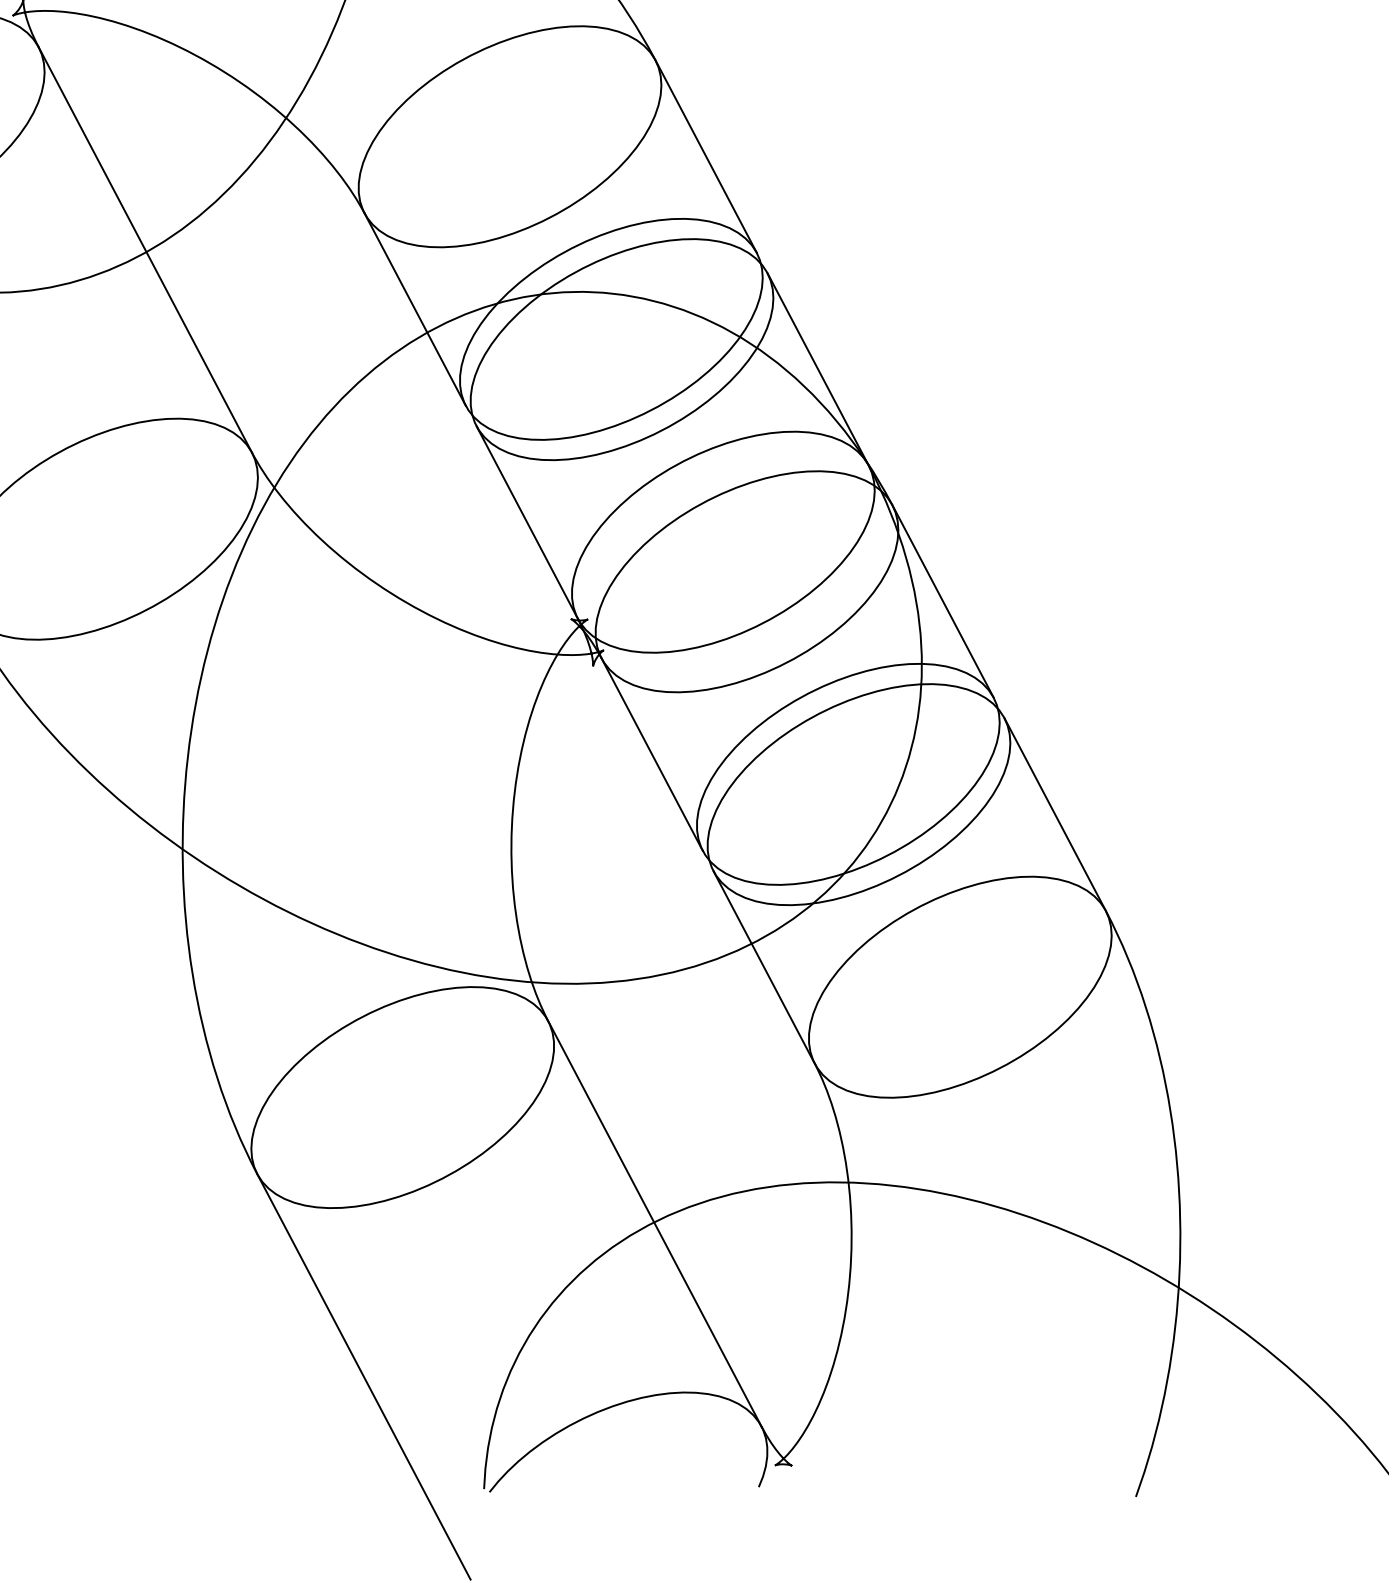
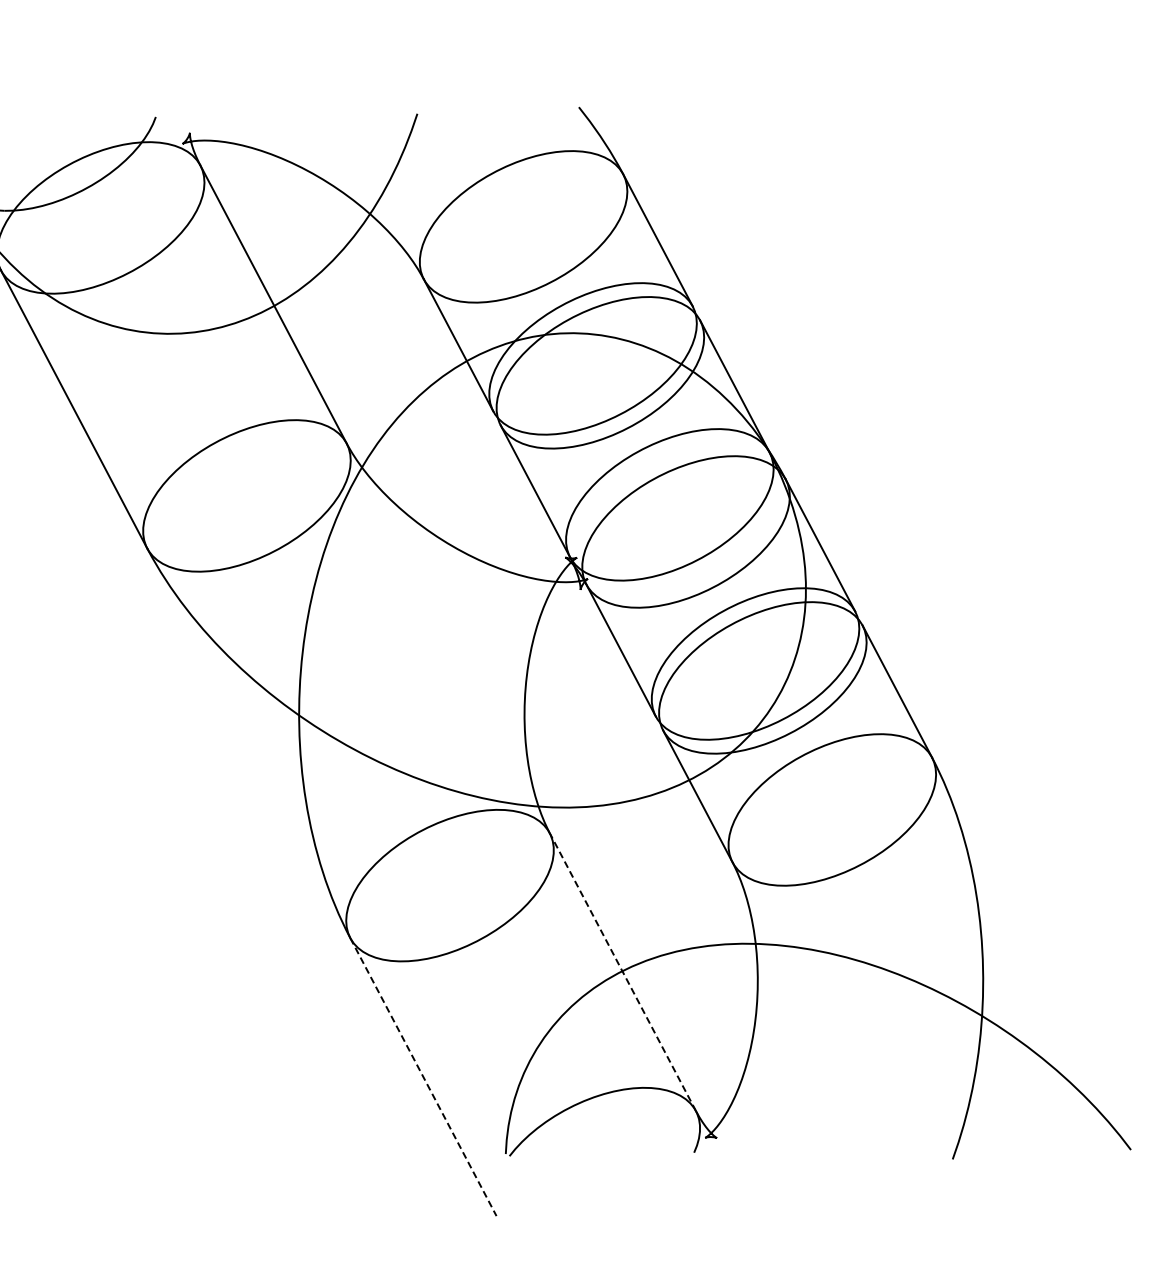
line: (654, 1222) -> (622, 971), solid -> dashed
line: (364, 1377) -> (423, 1077), solid -> dashed

